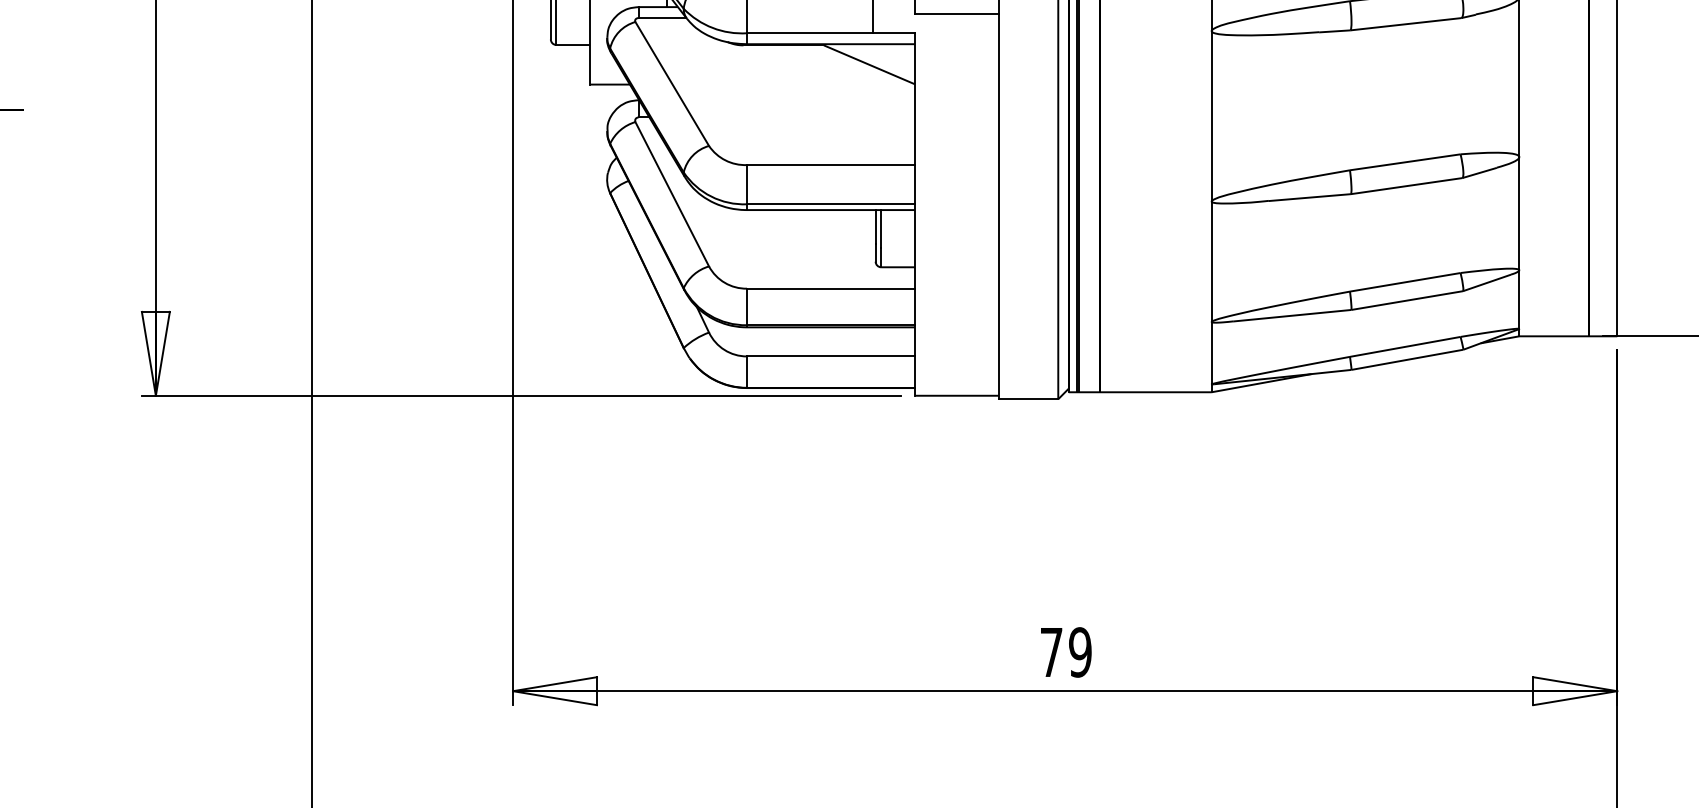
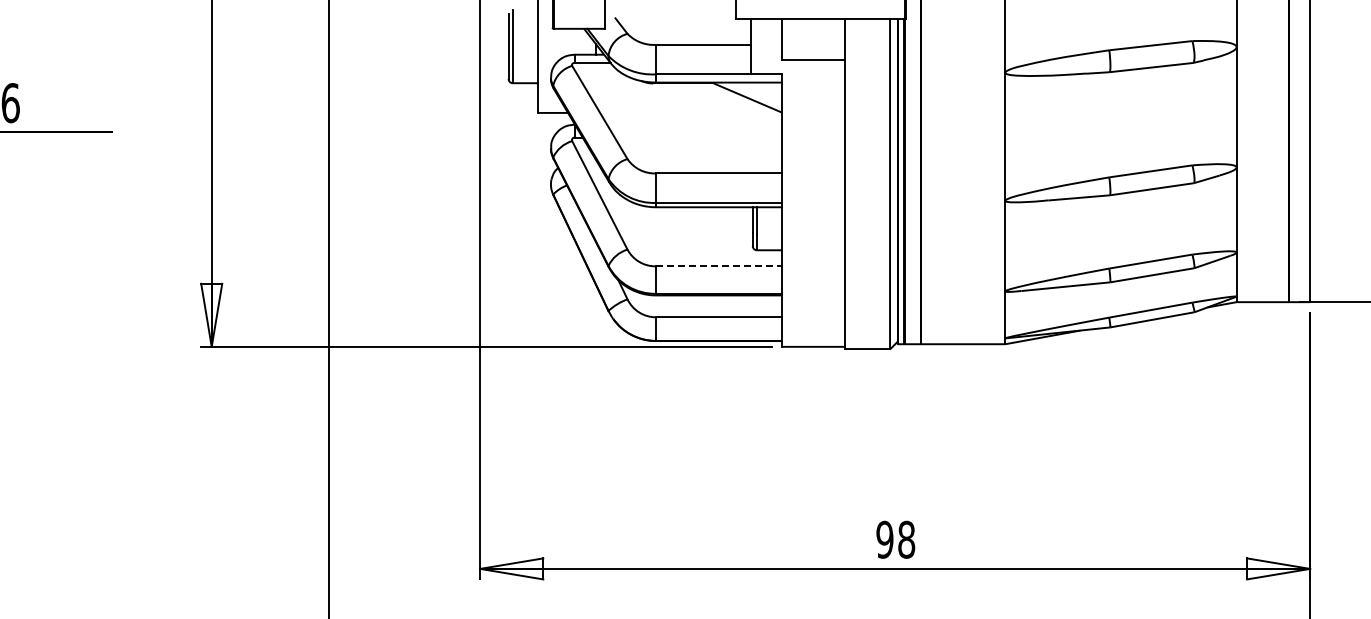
line: (831, 288) -> (719, 266), solid -> dashed
text: (1065, 652) -> (895, 539), 79 -> 98

